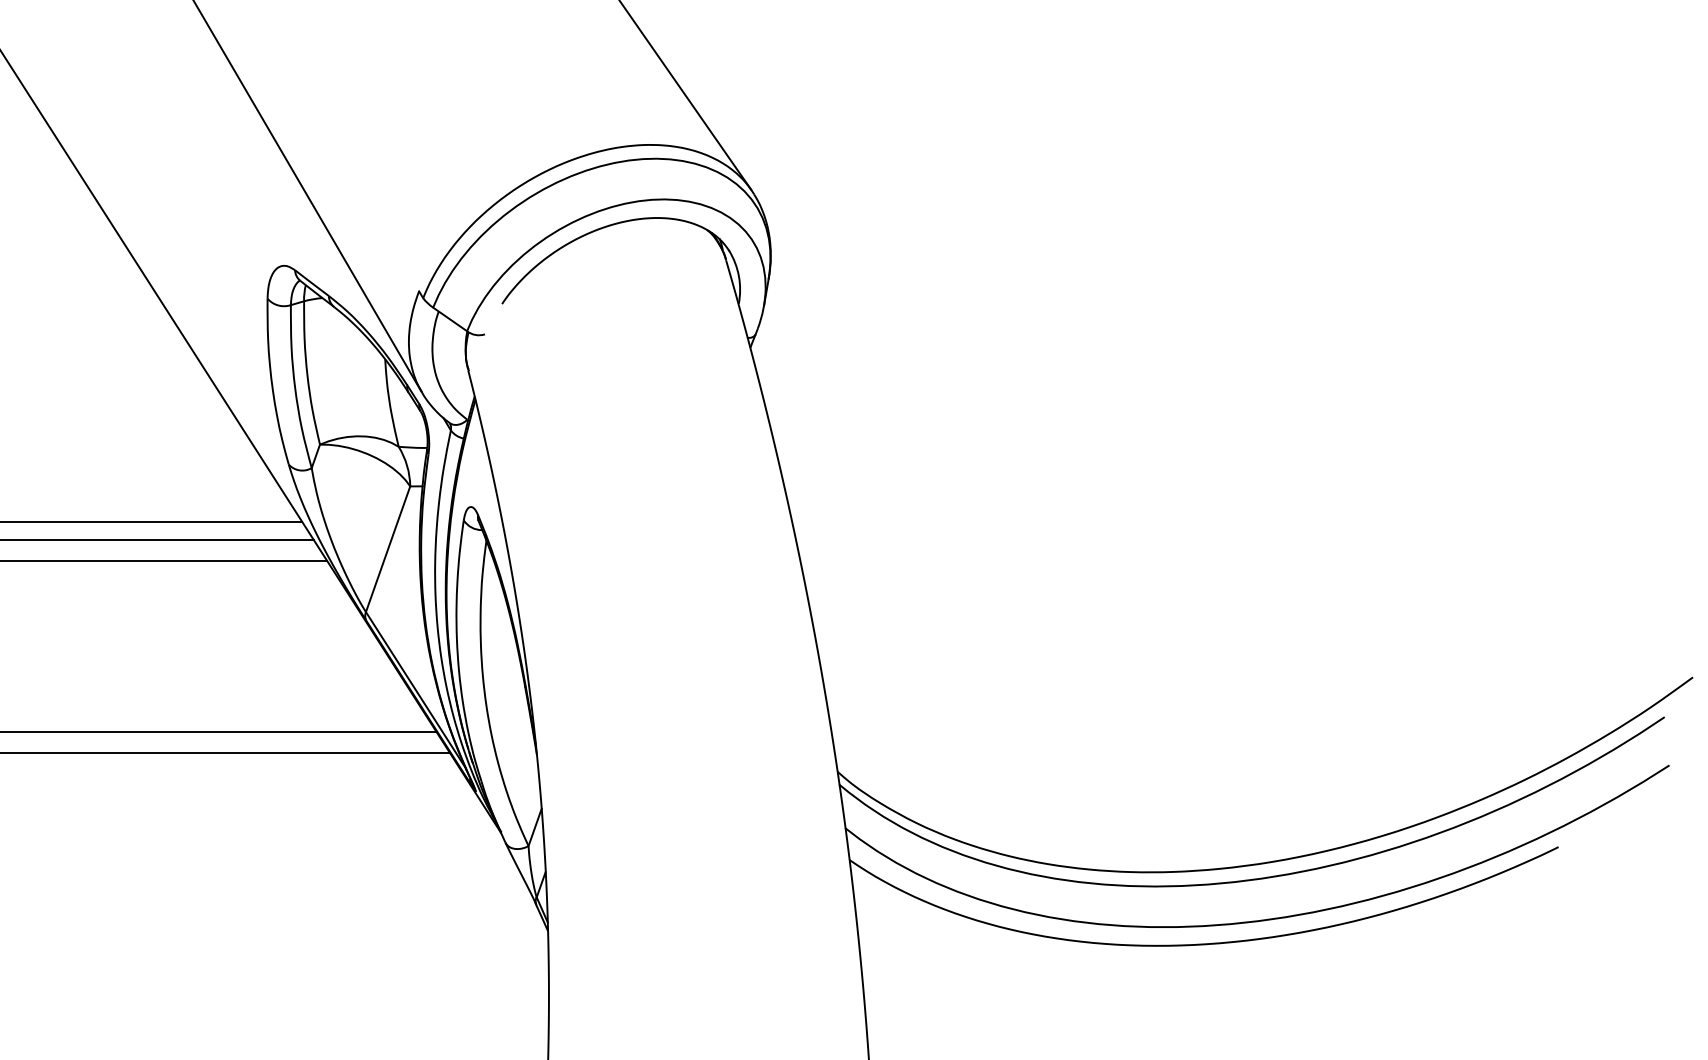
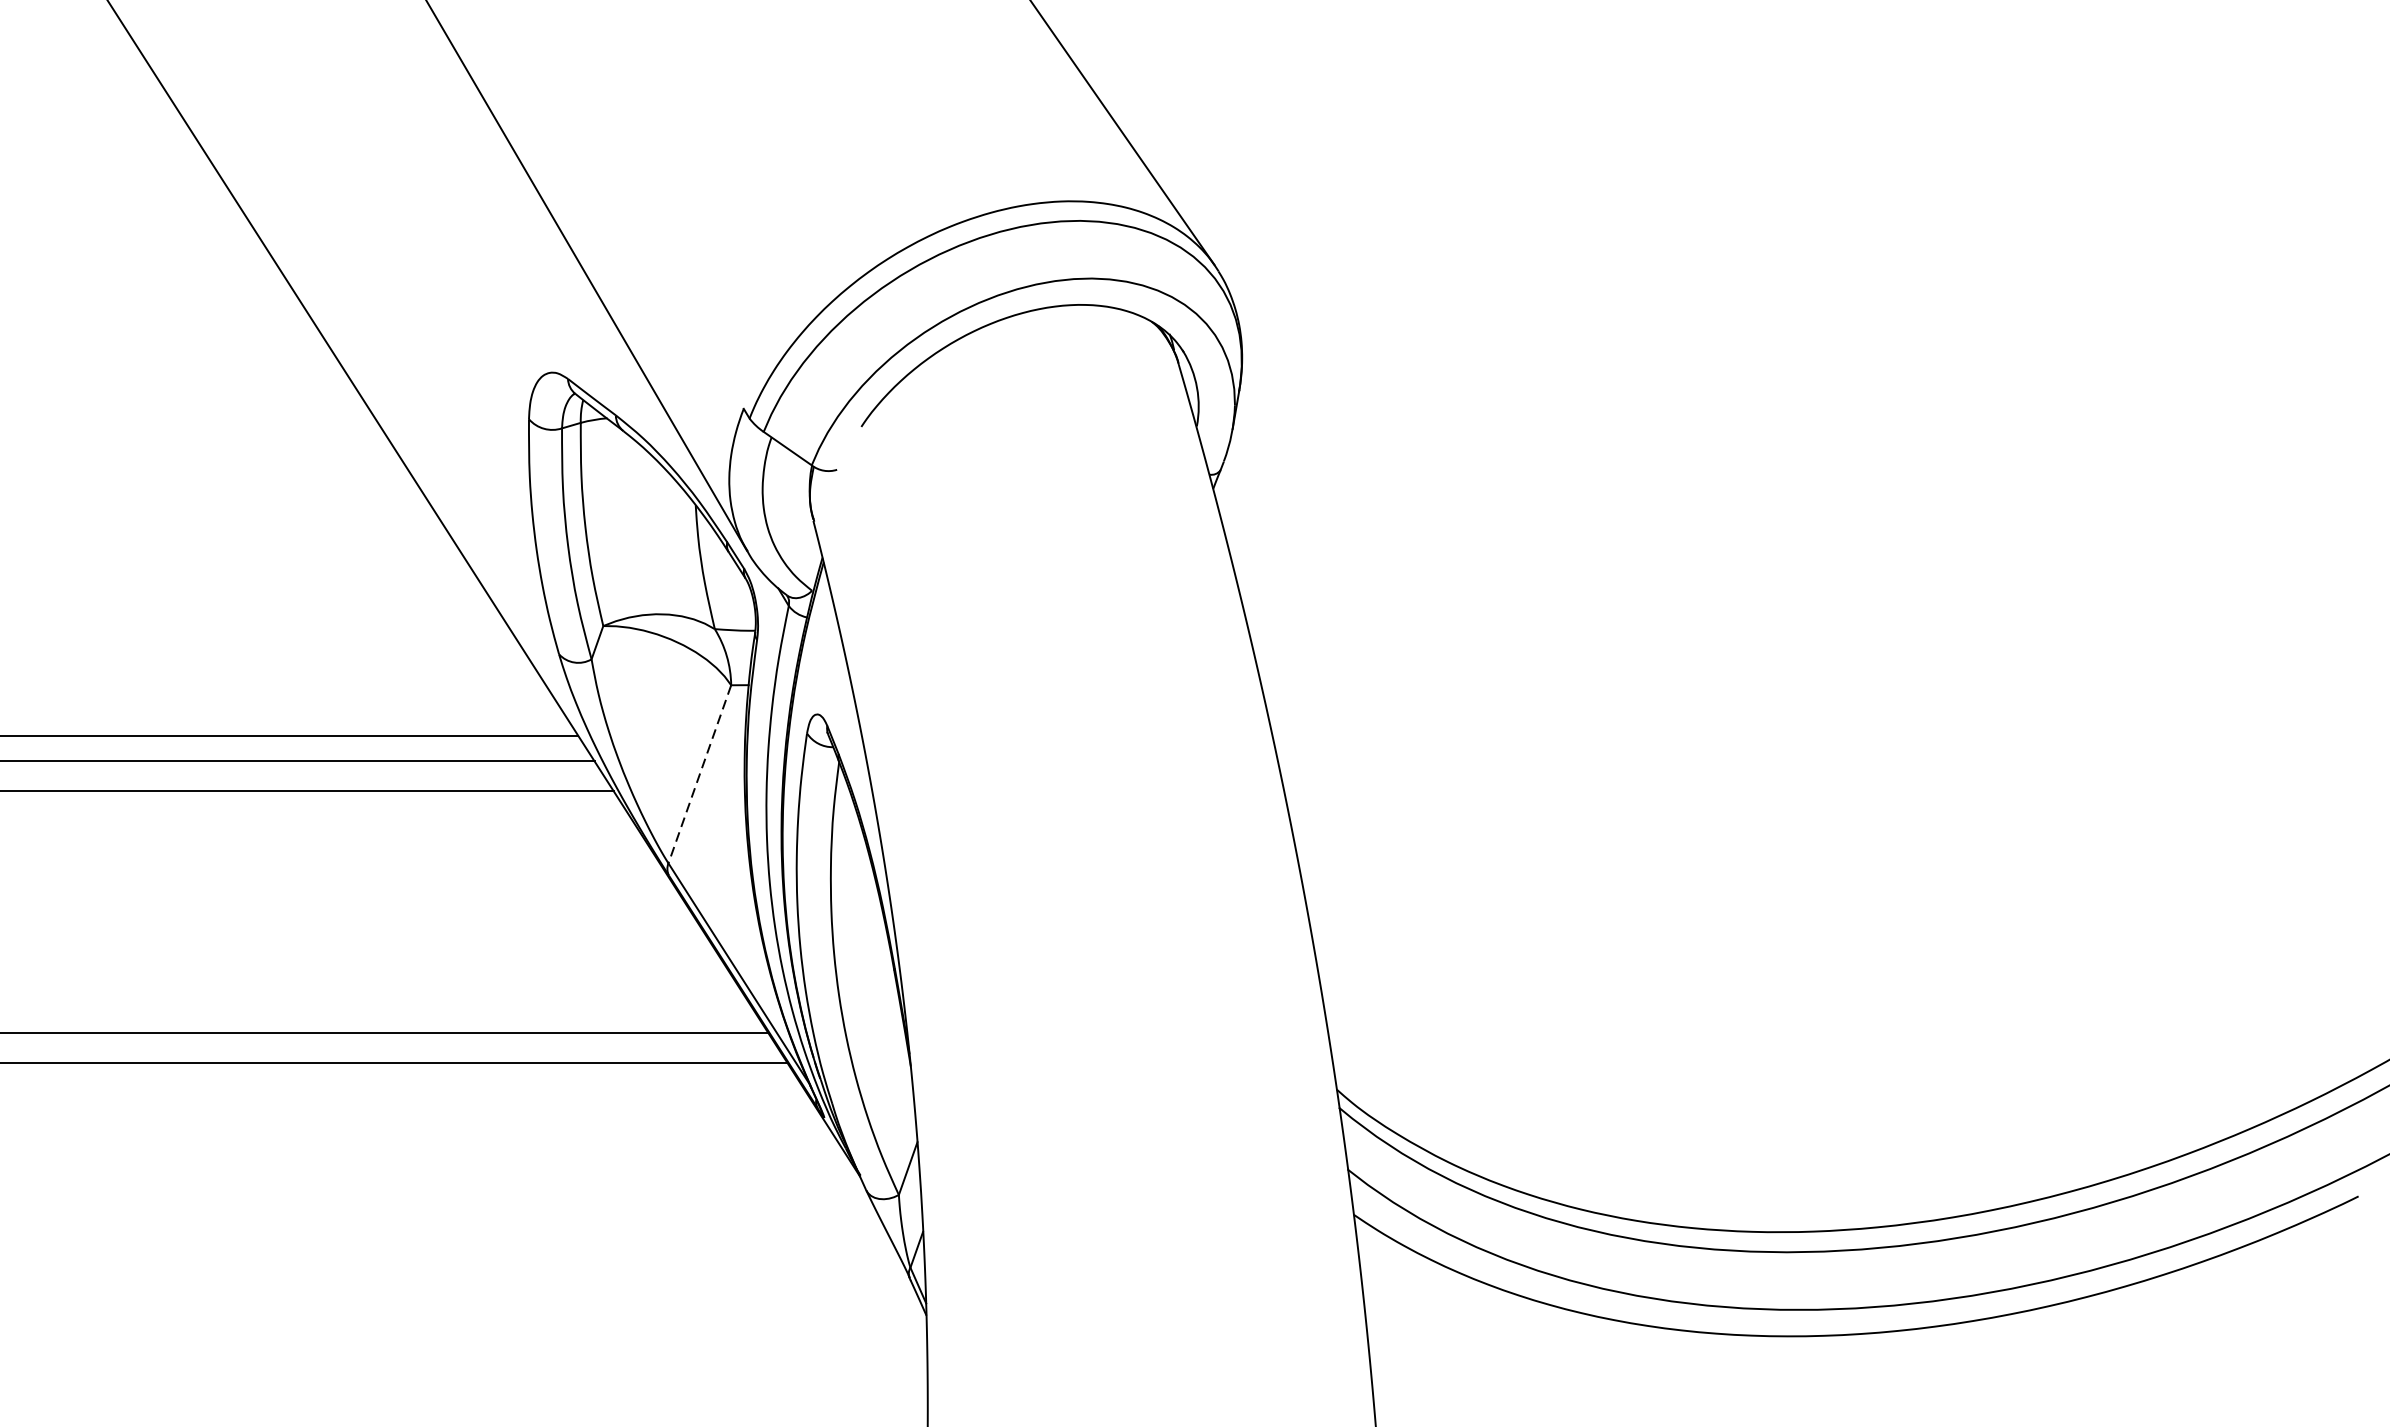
line: (388, 549) -> (700, 774), solid -> dashed

